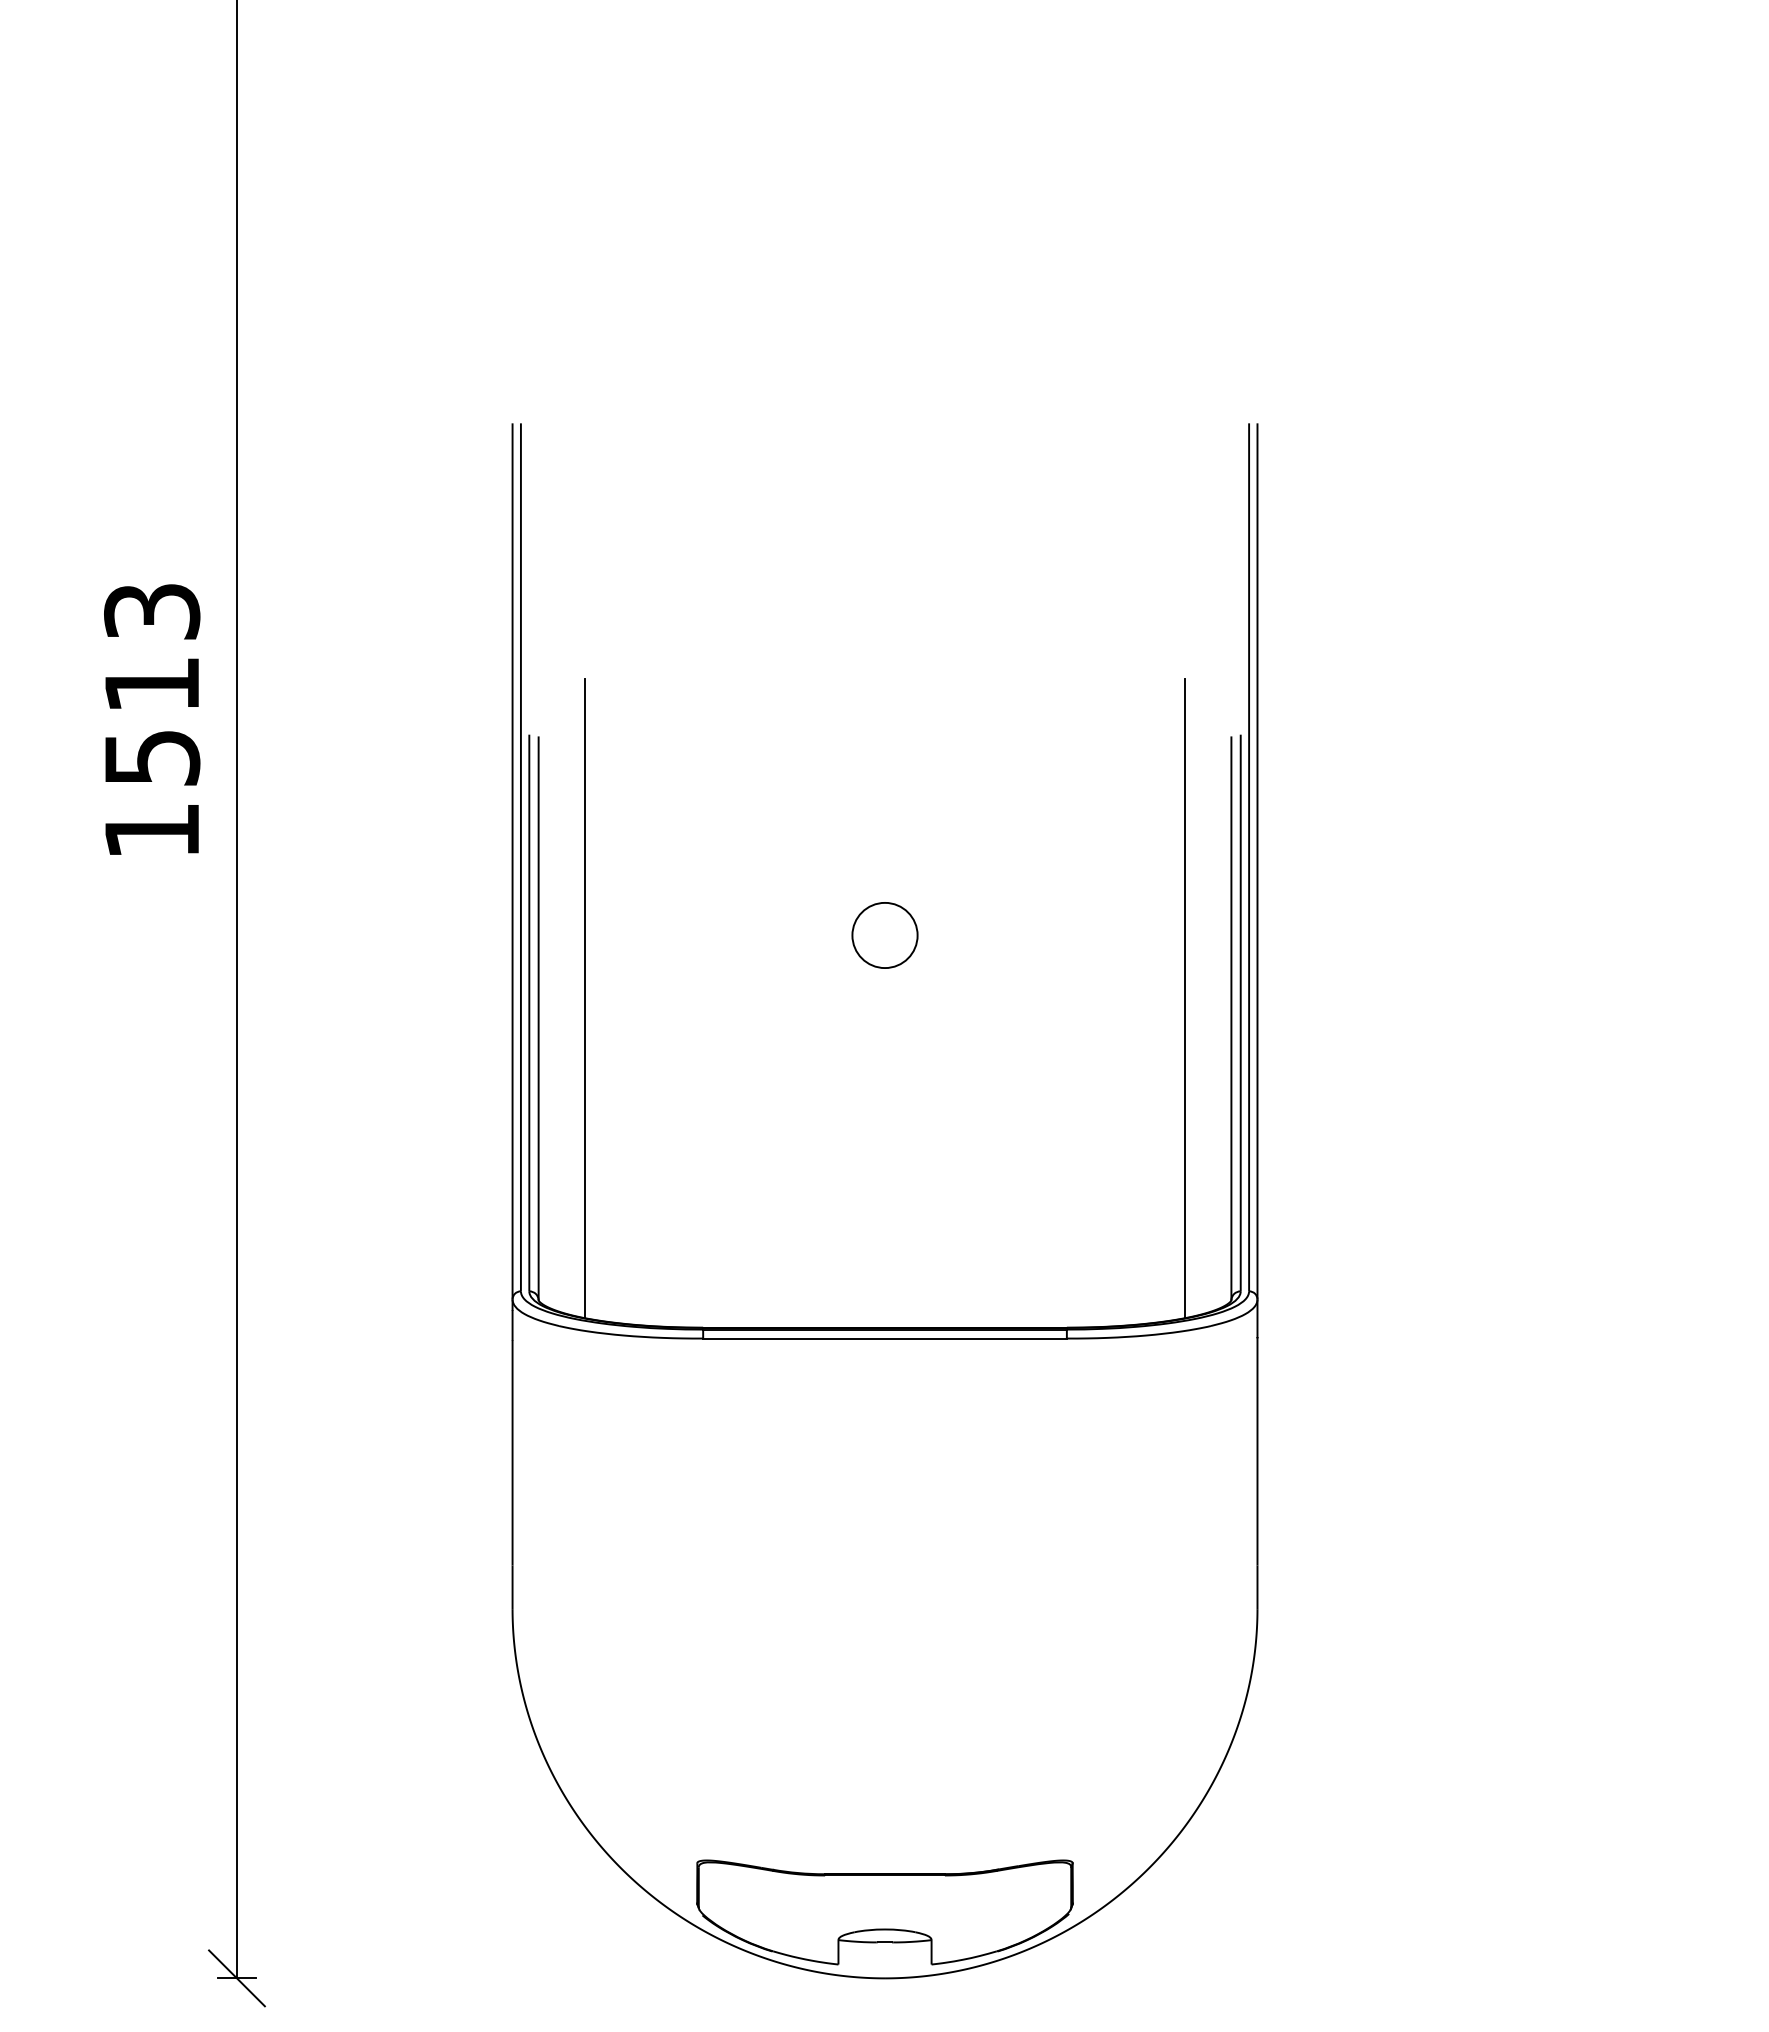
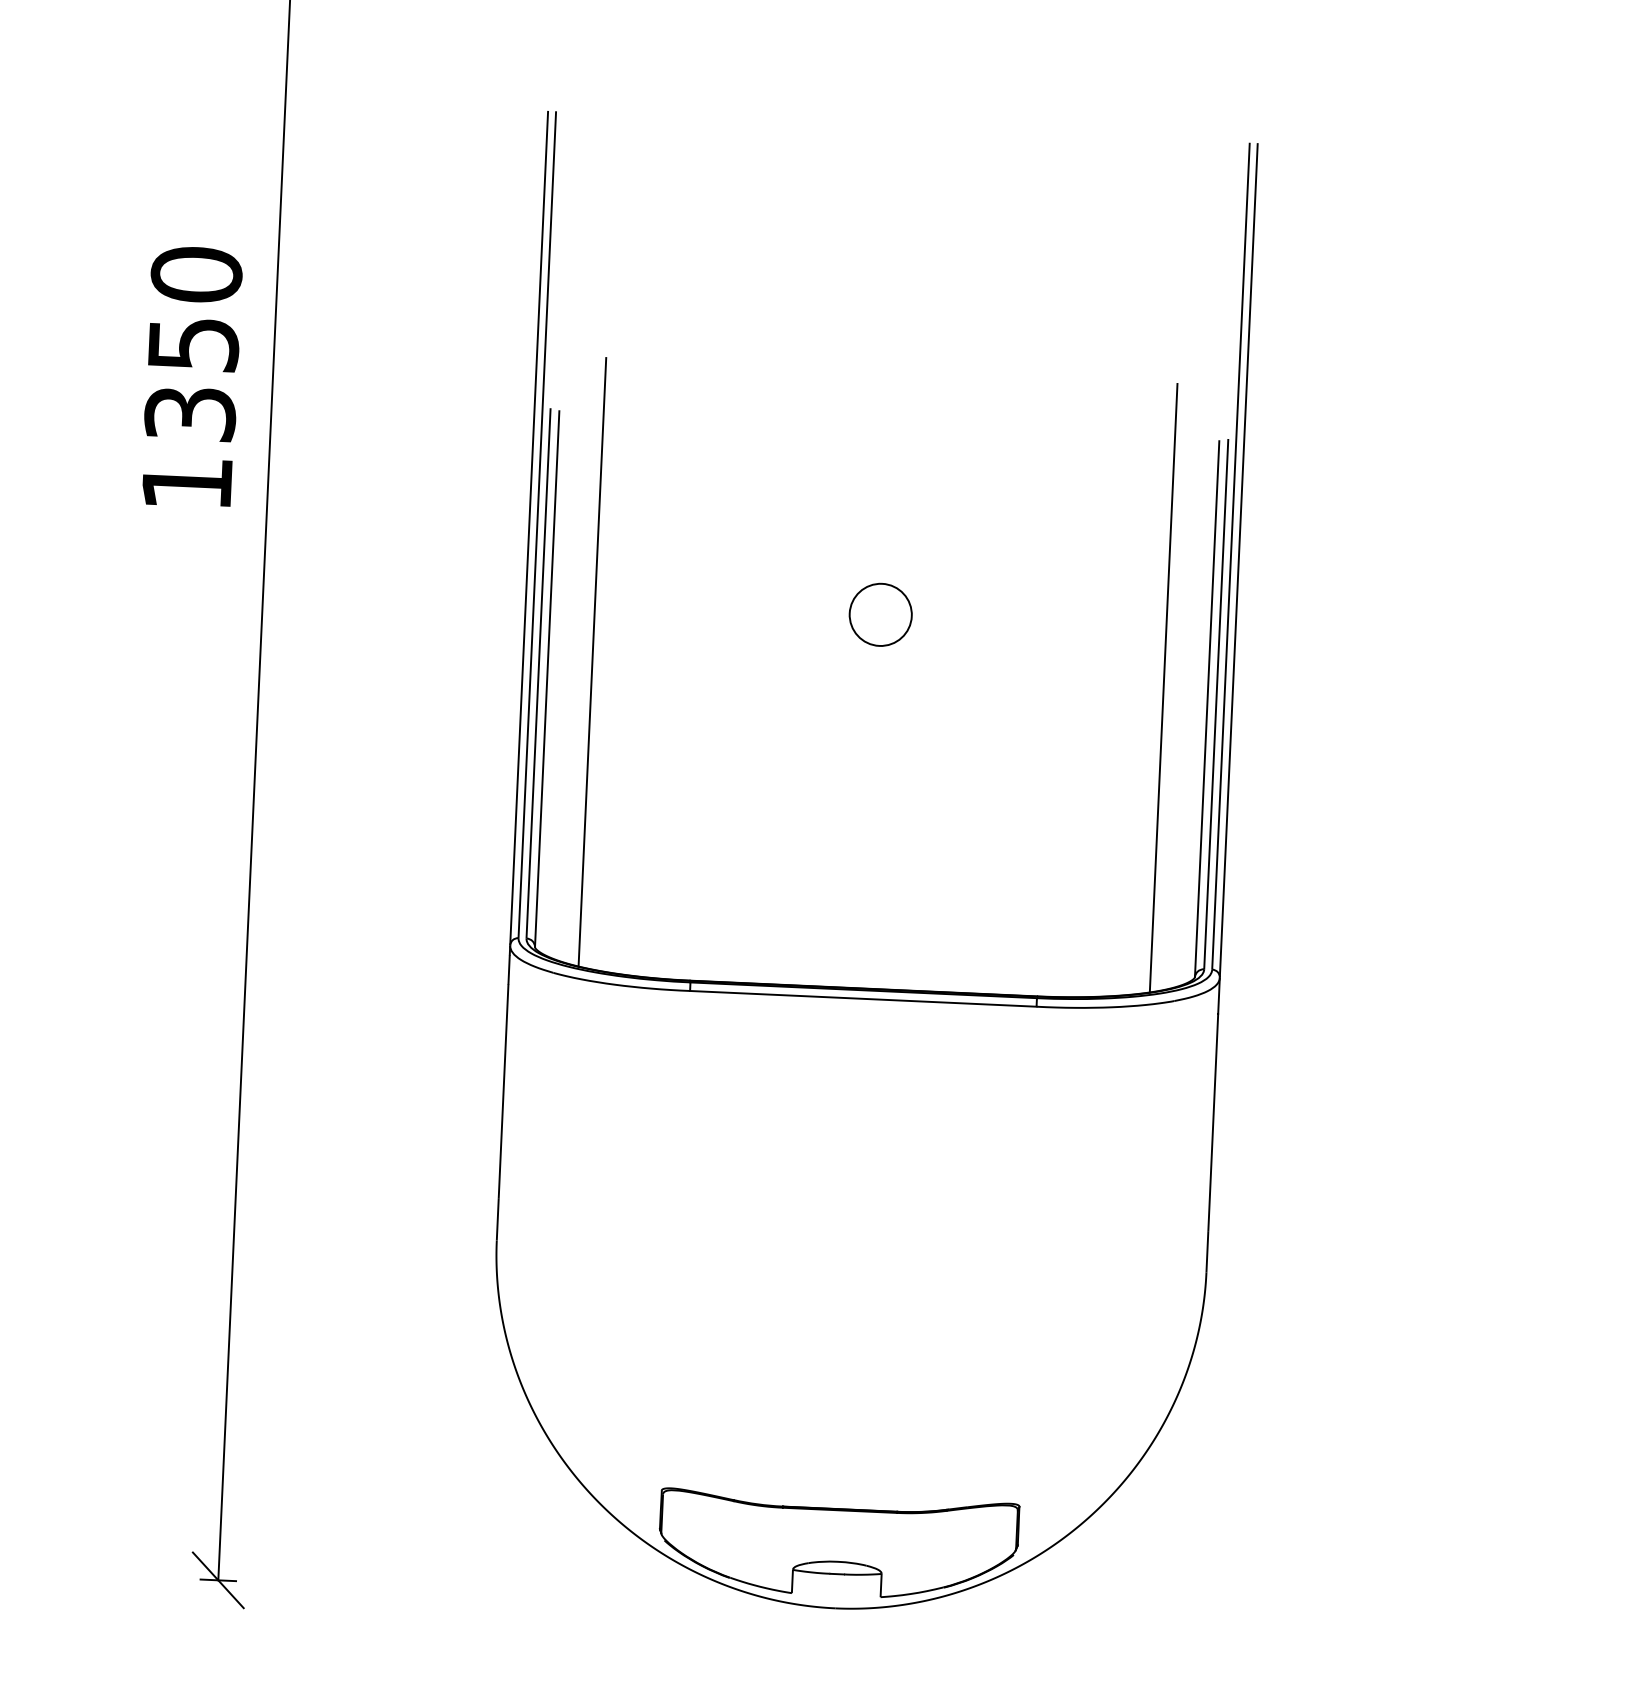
text: (152, 683) -> (193, 343), 1513 -> 1350

